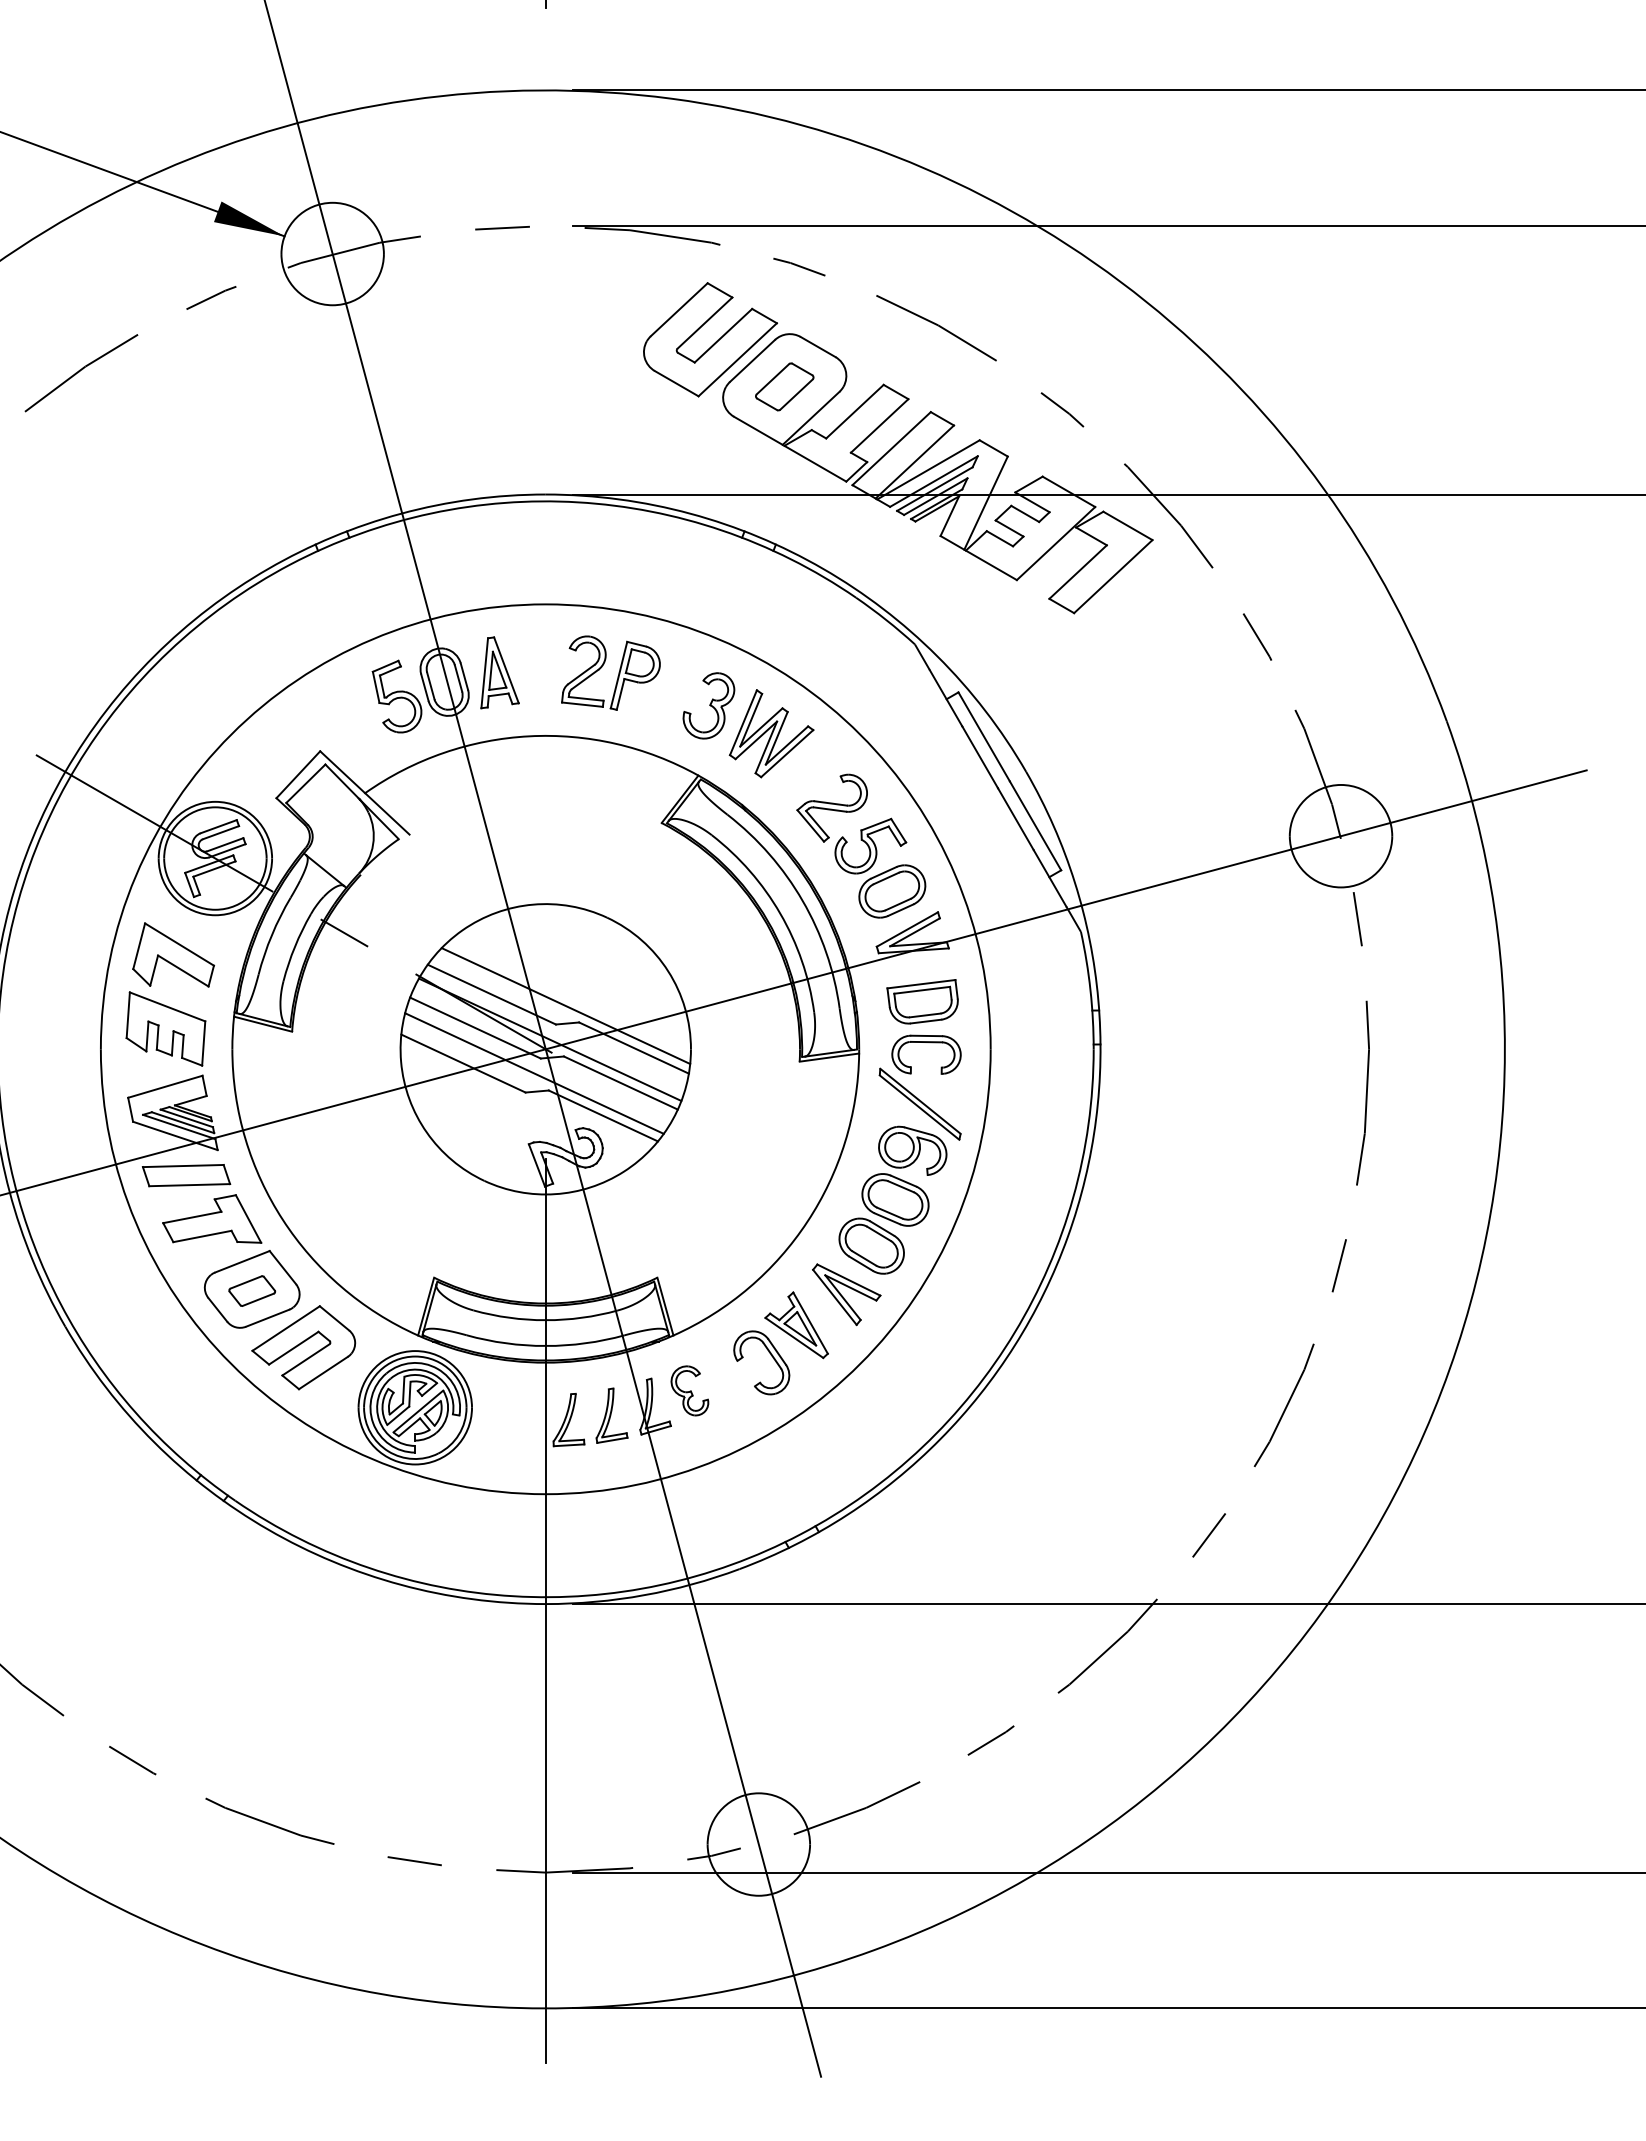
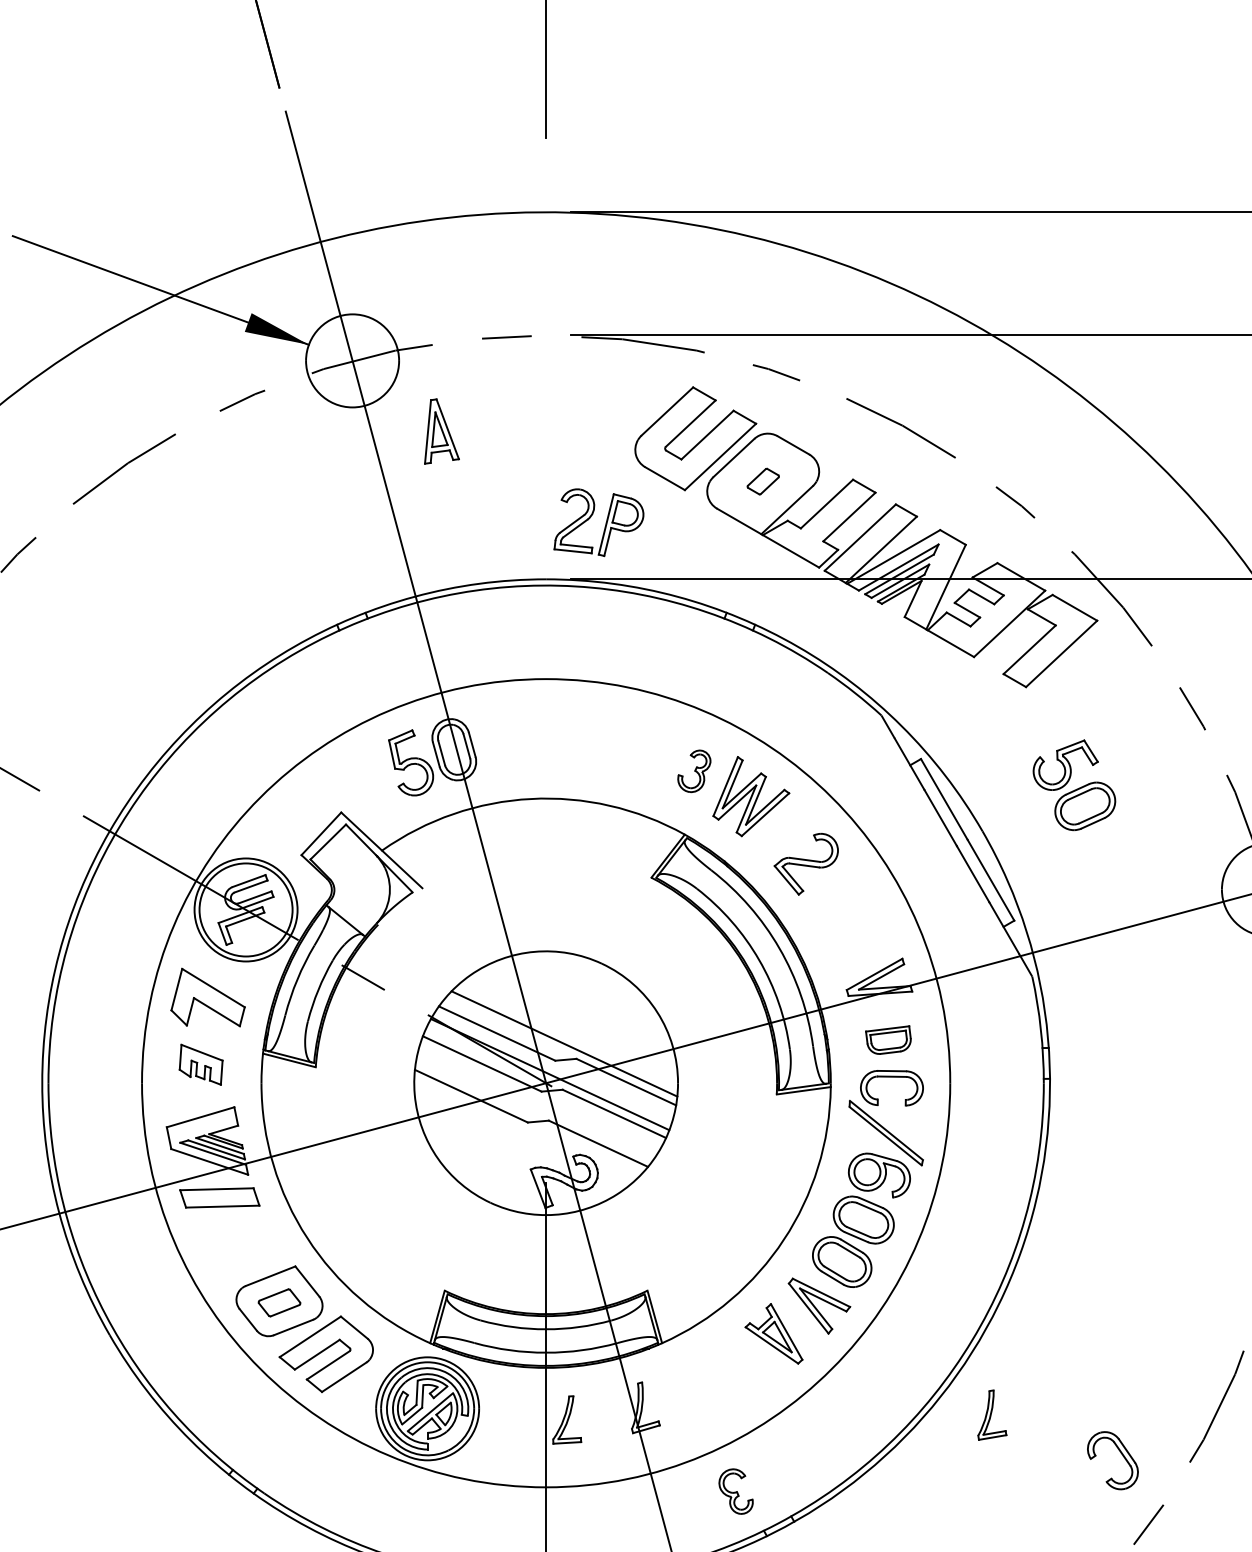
part: (784, 386) -> (762, 481), size x0.6
part: (499, 672) -> (441, 431), moved
part: (618, 672) -> (605, 522), moved
part: (708, 705) -> (693, 770), size x0.7
part: (880, 867) -> (1074, 784), moved
part: (922, 1001) -> (888, 1039), size x0.7
part: (165, 1028) -> (200, 1064), size x0.6
line: (534, 1073) -> (535, 1105), removed
part: (212, 1218) -> (243, 1236), removed
part: (770, 1355) -> (1120, 1454), moved
part: (689, 1390) -> (735, 1491), moved
part: (611, 1415) -> (991, 1414), moved

